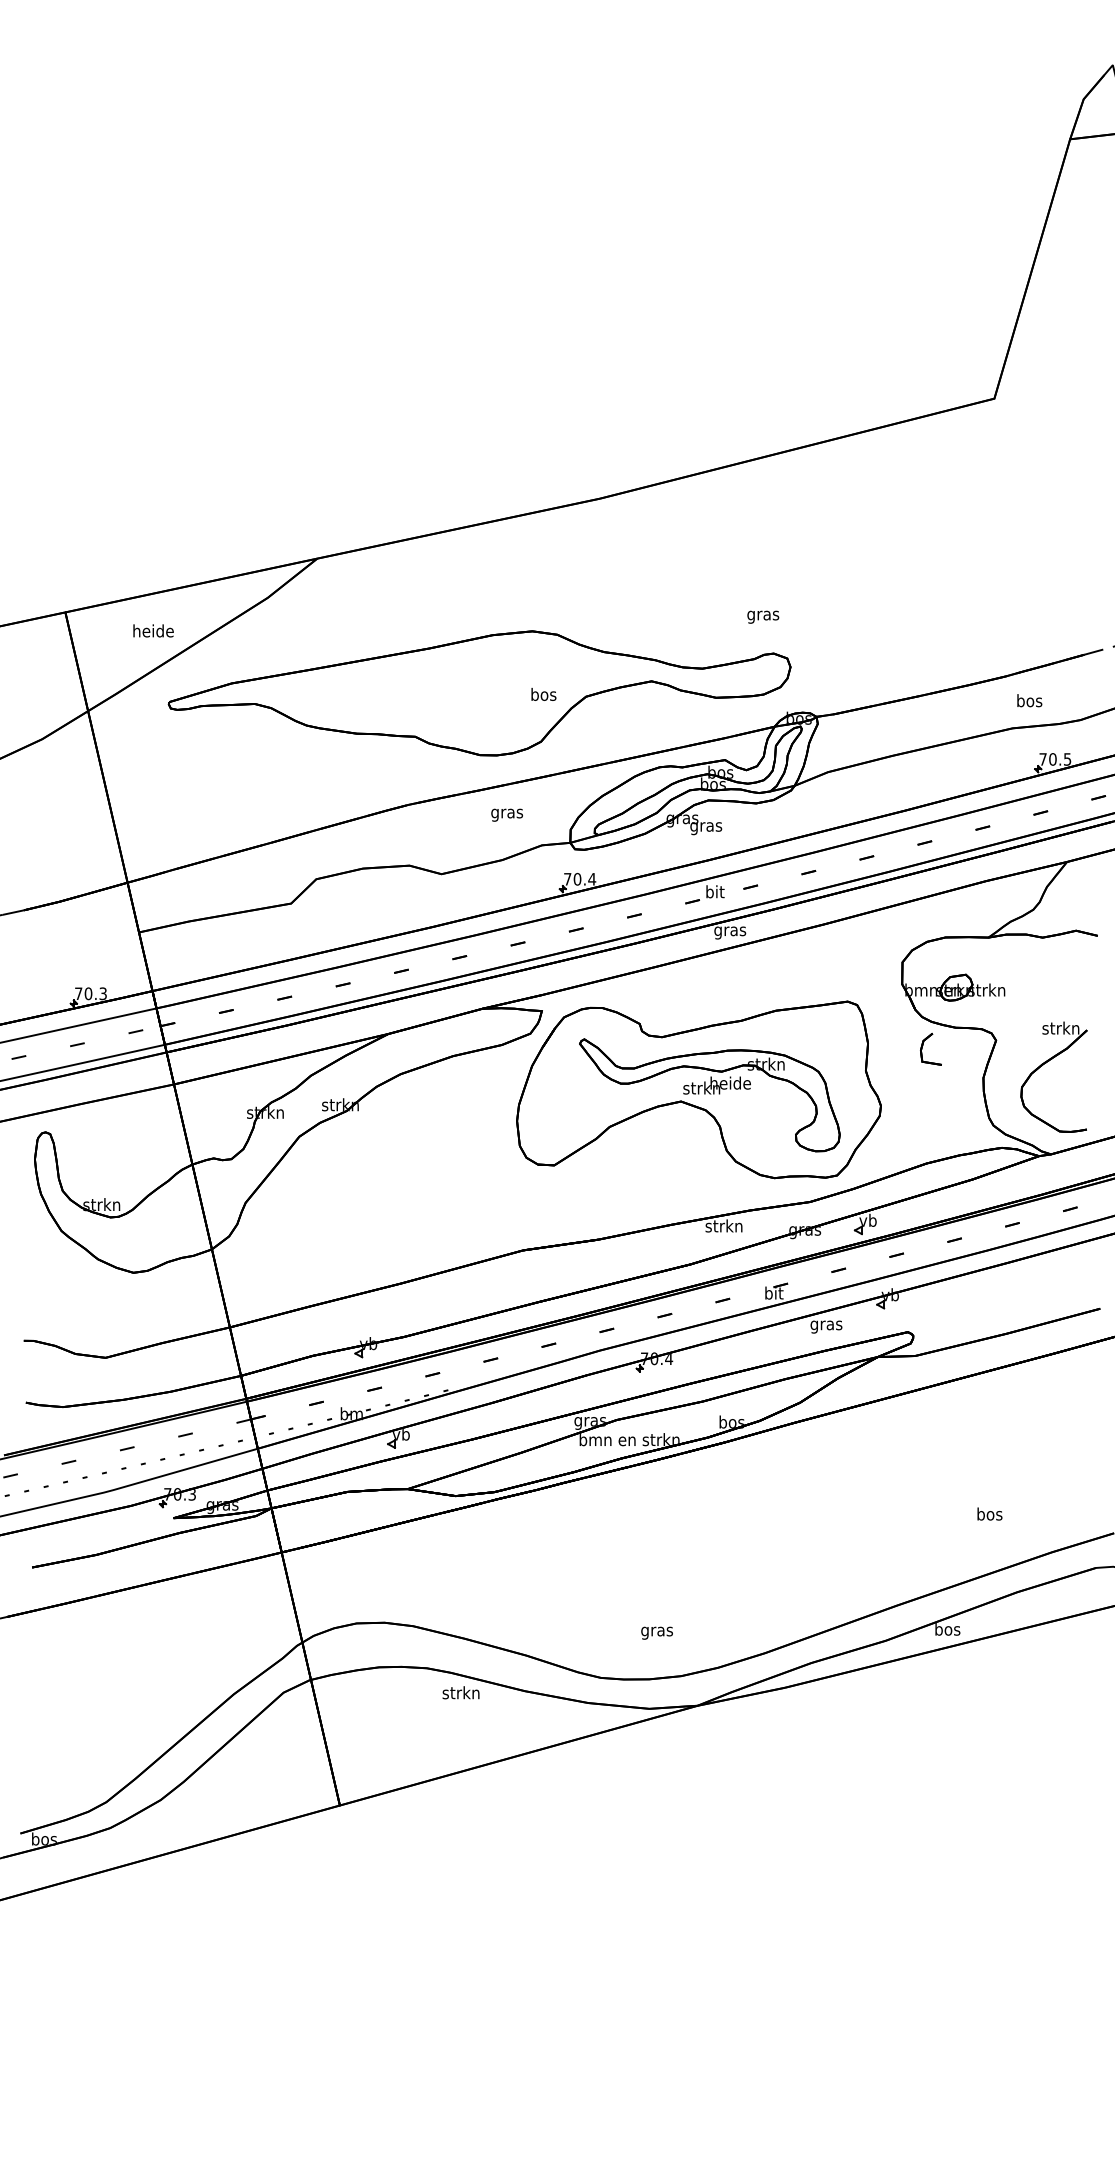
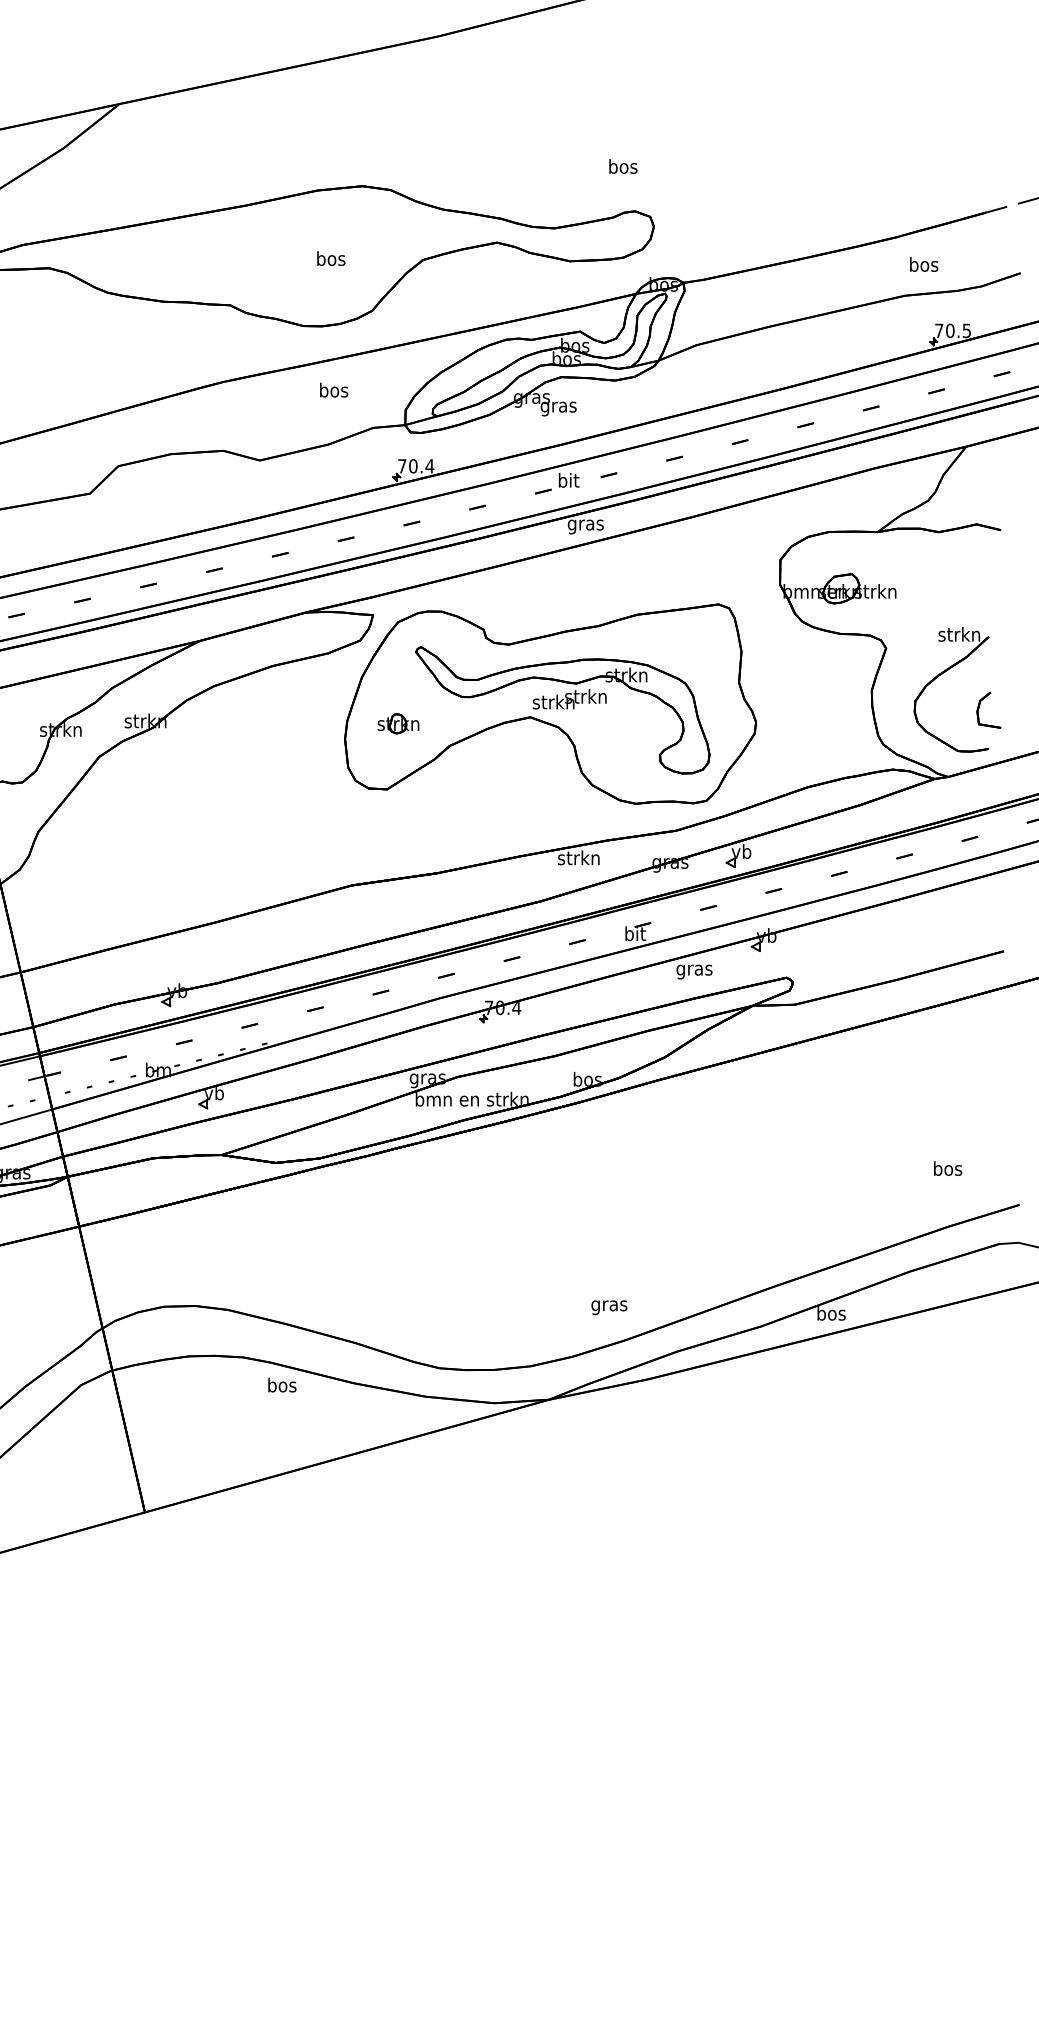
text: (763, 615) -> (623, 168), gras -> bos
text: (543, 694) -> (330, 258), moved
text: (507, 813) -> (334, 391), gras -> bos
part: (923, 1045) -> (980, 705), moved
text: (730, 1082) -> (586, 695), heide -> strkn
part: (564, 1106) -> (398, 722), added
text: (989, 1513) -> (947, 1167), moved
text: (656, 1632) -> (608, 1306), moved
text: (460, 1692) -> (281, 1384), strkn -> bos

